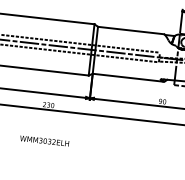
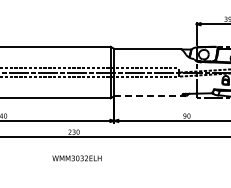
line: (128, 78) -> (150, 96), solid -> dashed
text: (44, 141) -> (76, 158), moved

